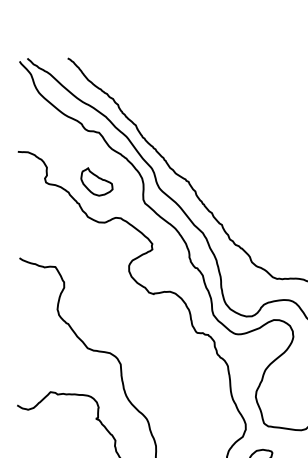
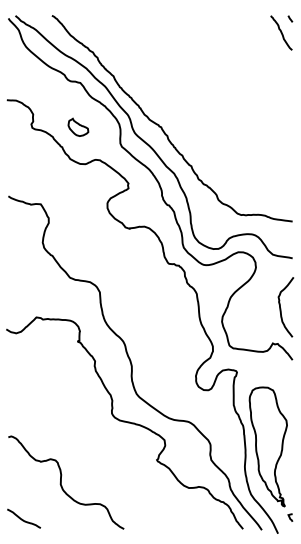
part: (97, 182) -> (78, 127), size x0.7

